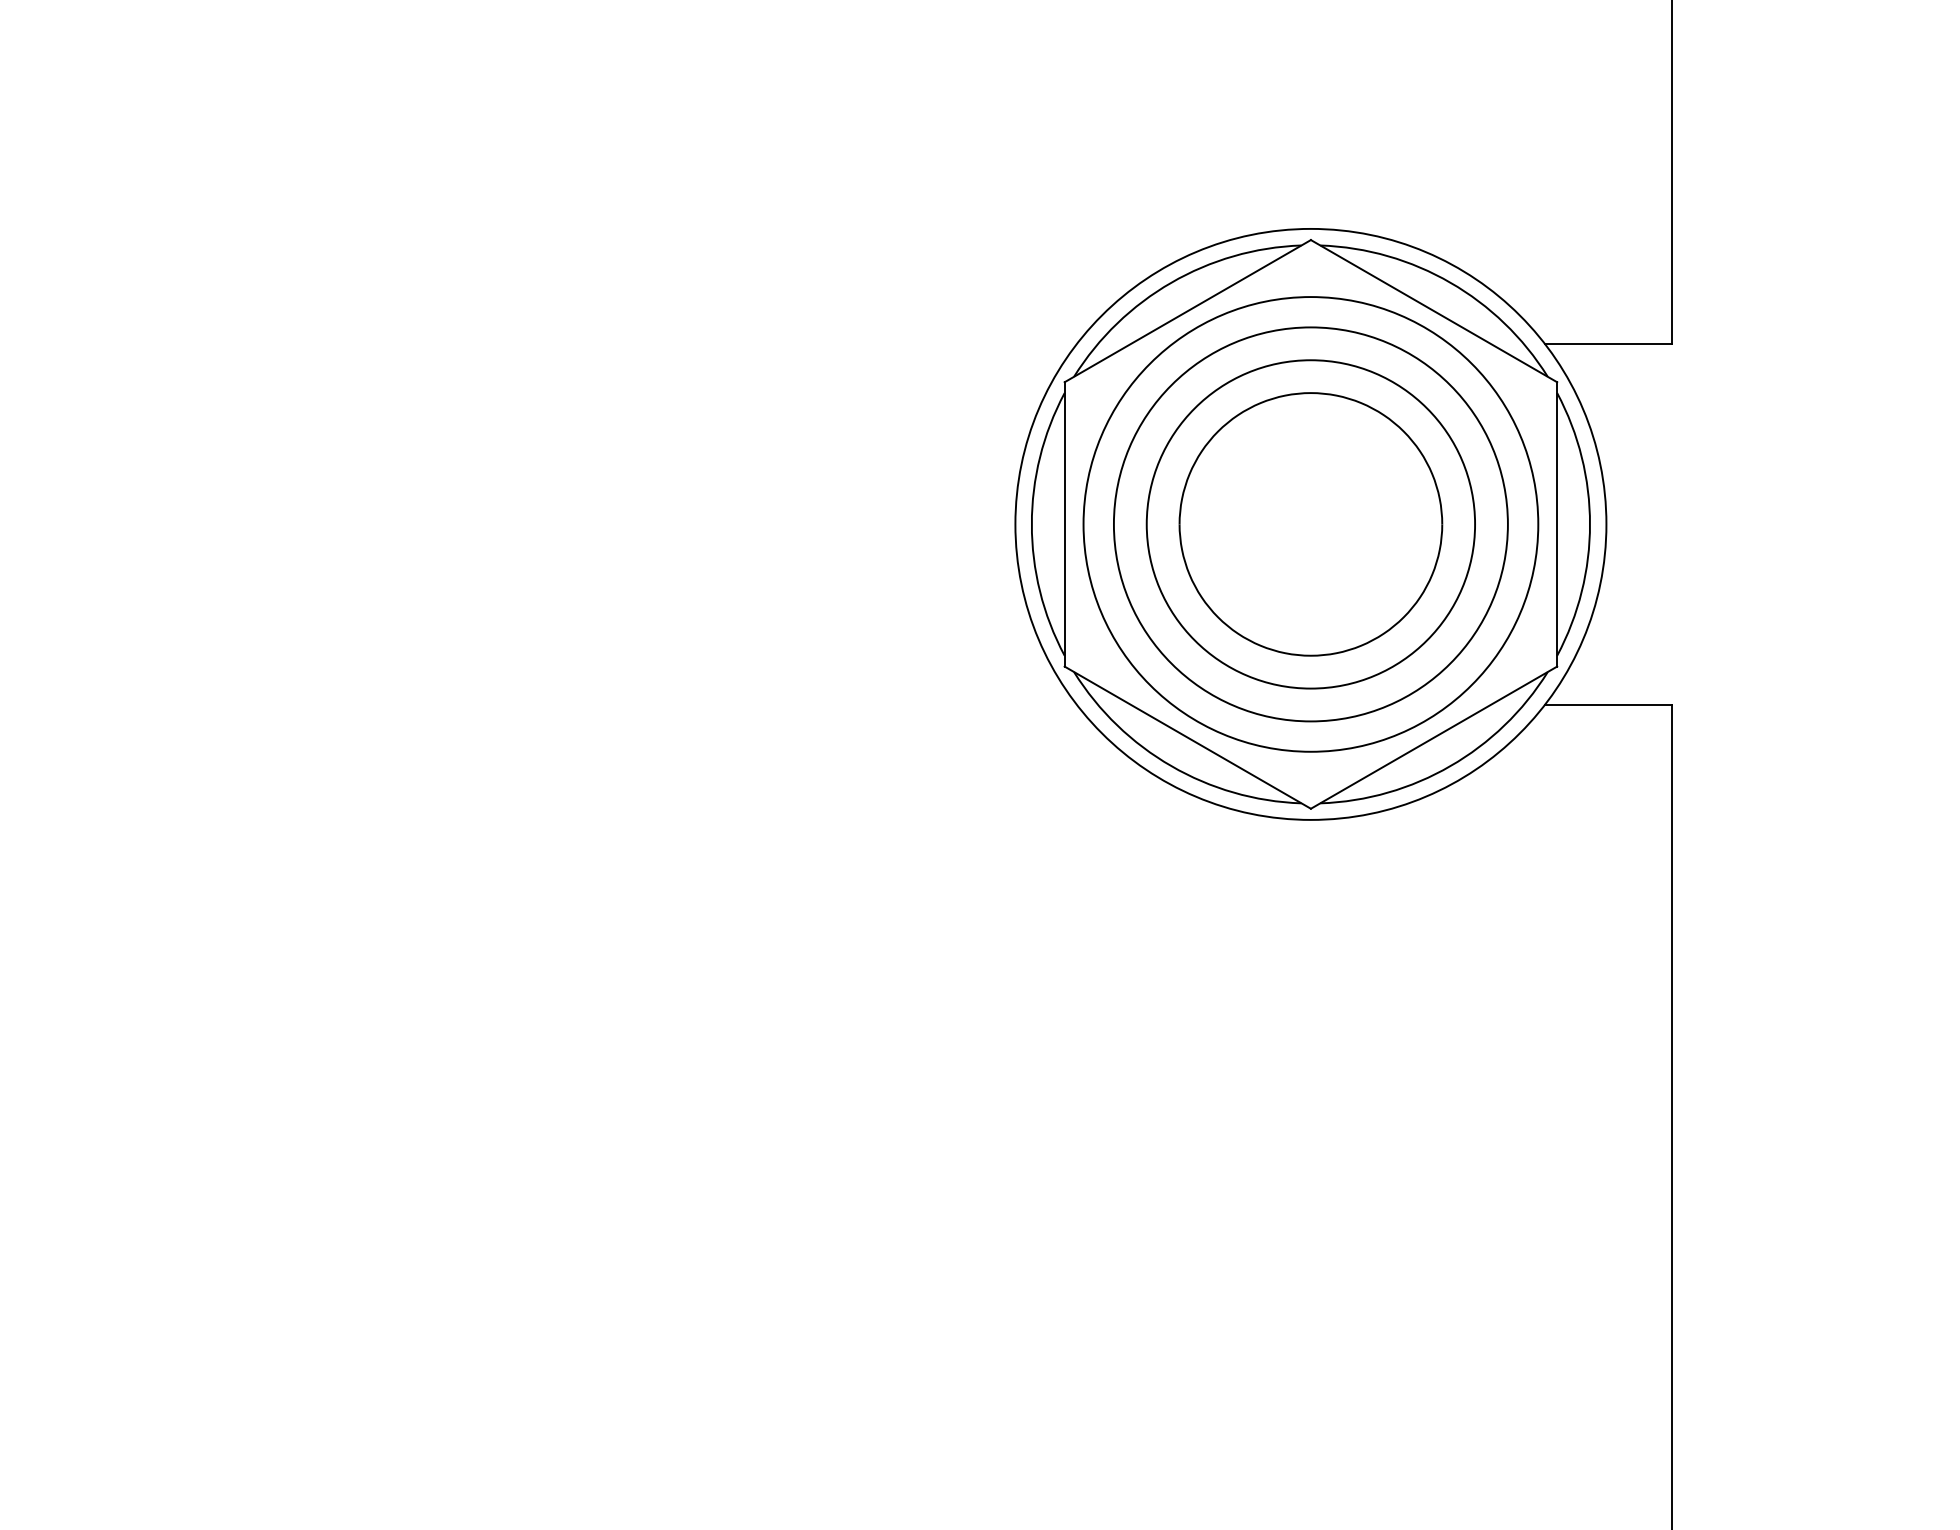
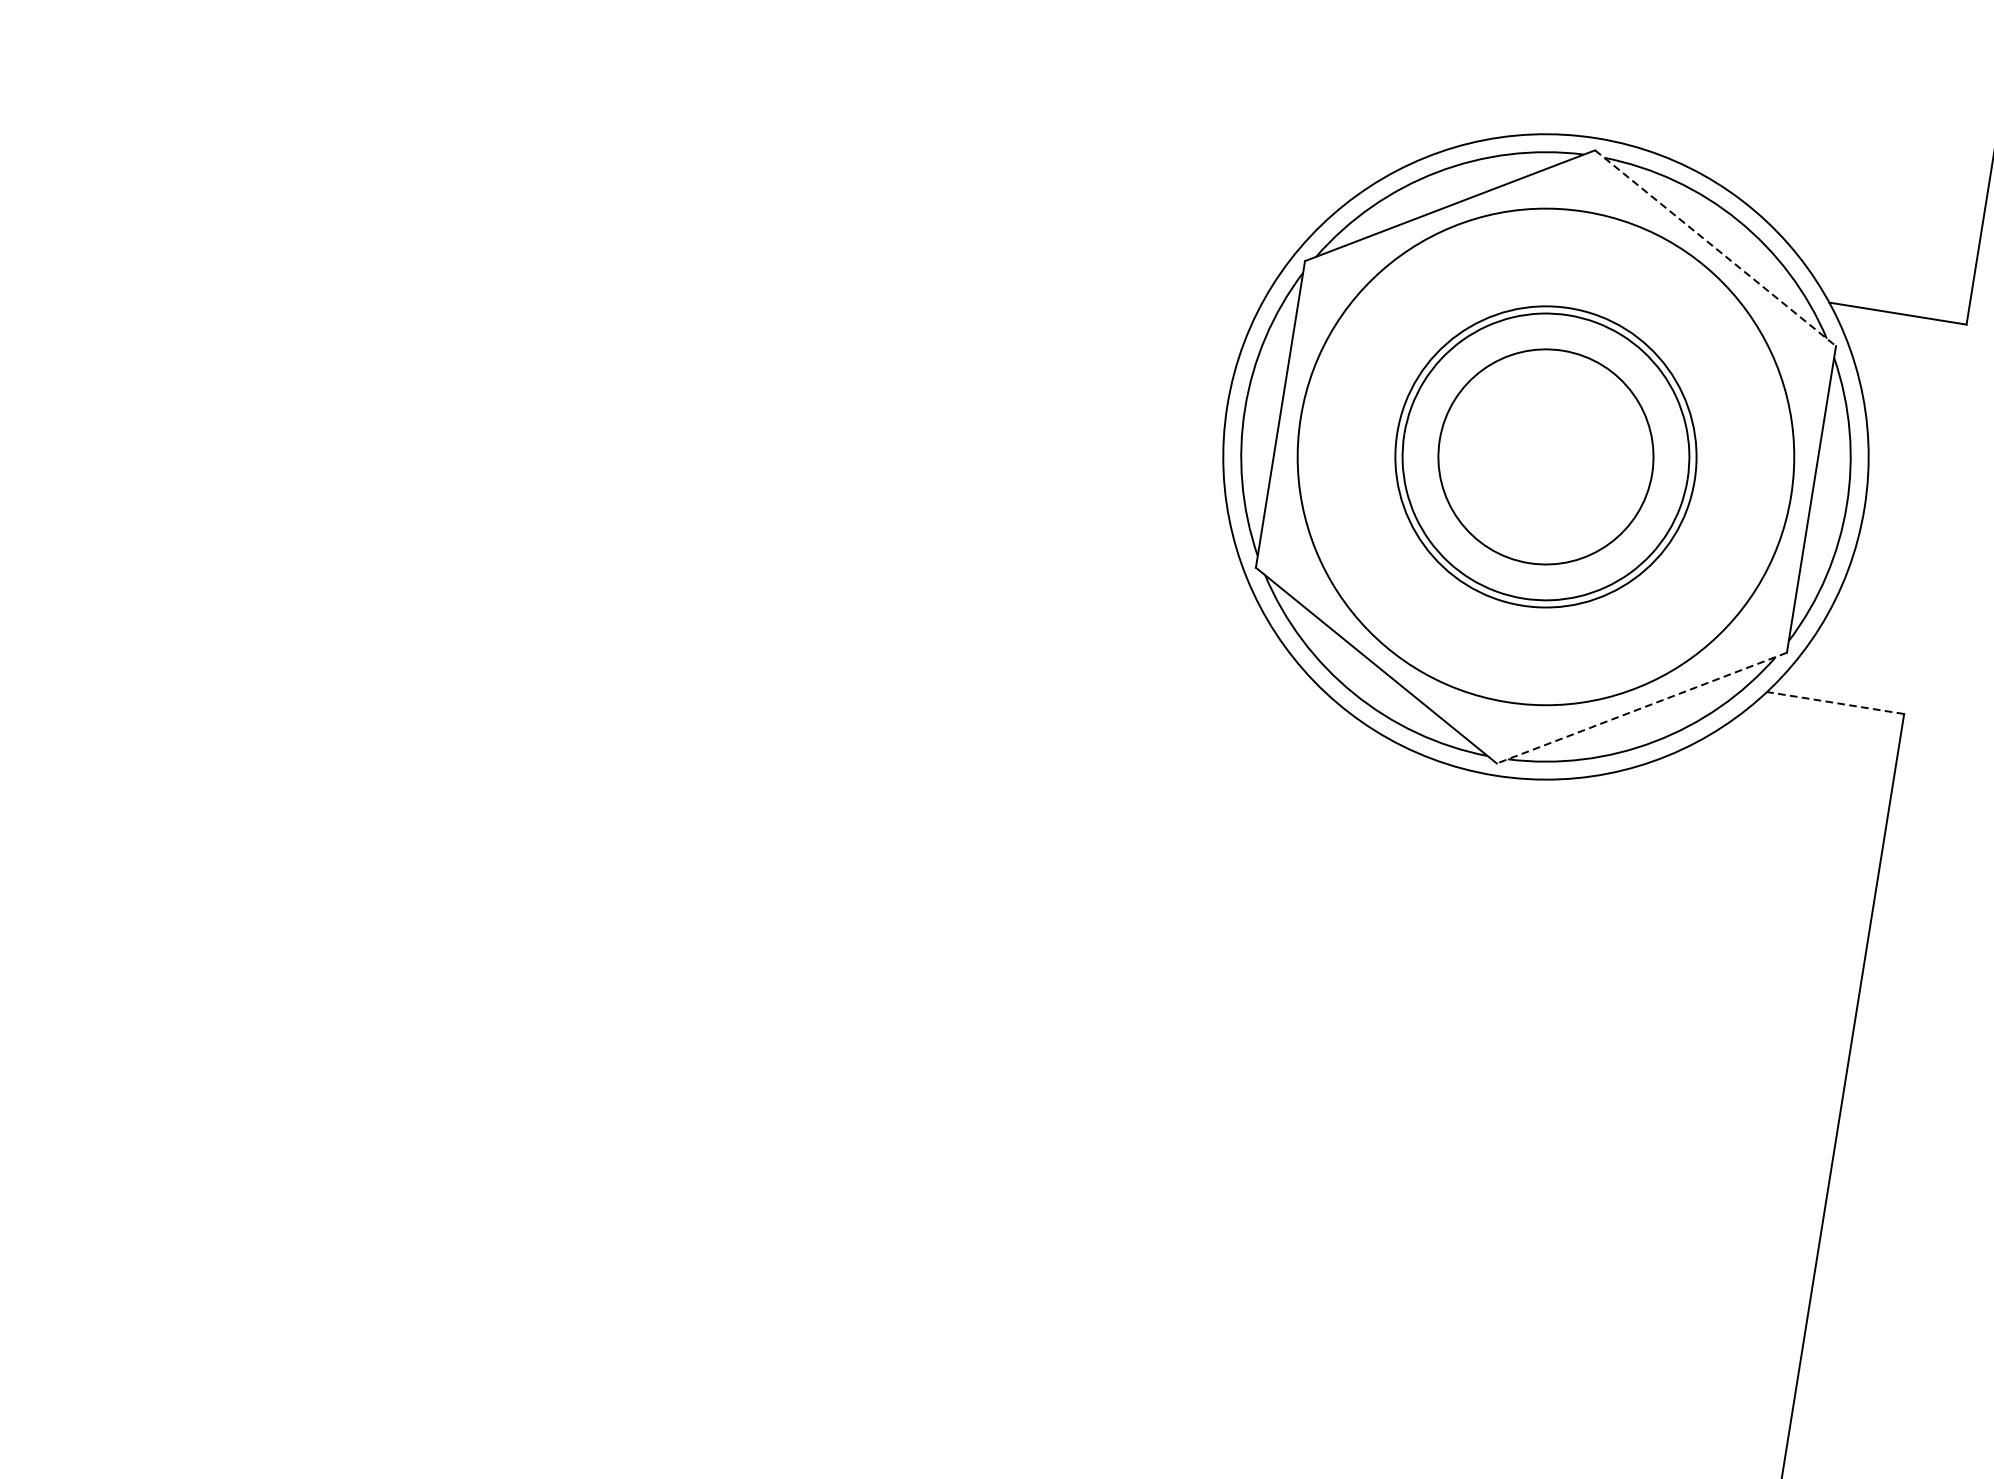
line: (1434, 311) -> (1715, 248), solid -> dashed
circle: (1310, 524) -> (1545, 456), size x0.6
circle: (1310, 524) -> (1545, 456), size x0.7
line: (1608, 705) -> (1835, 703), solid -> dashed
line: (1433, 737) -> (1641, 707), solid -> dashed

